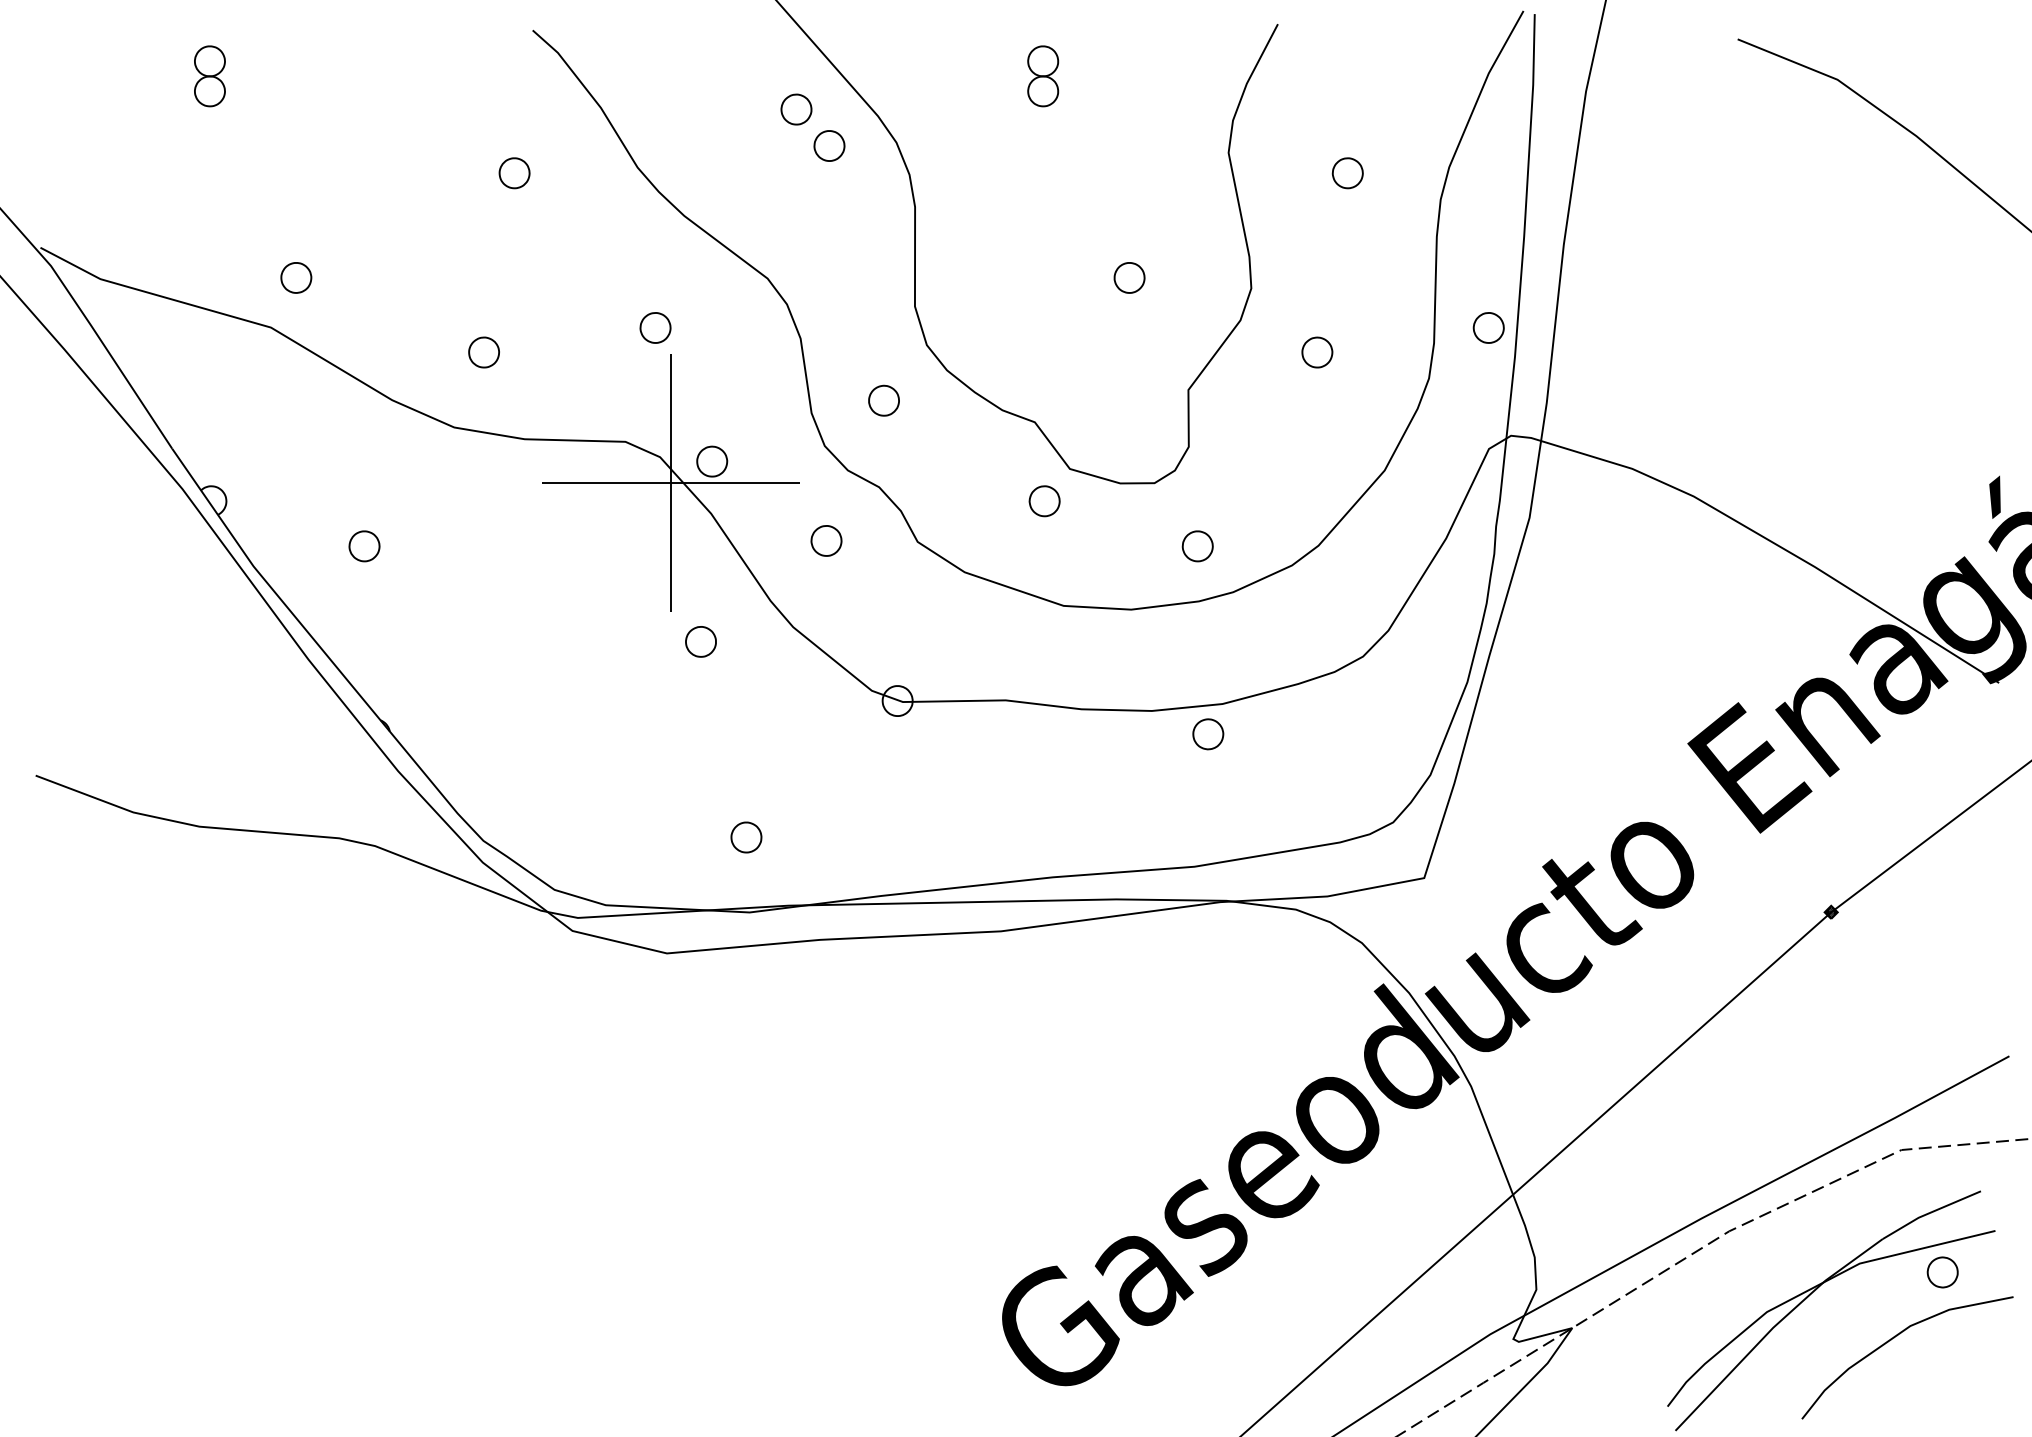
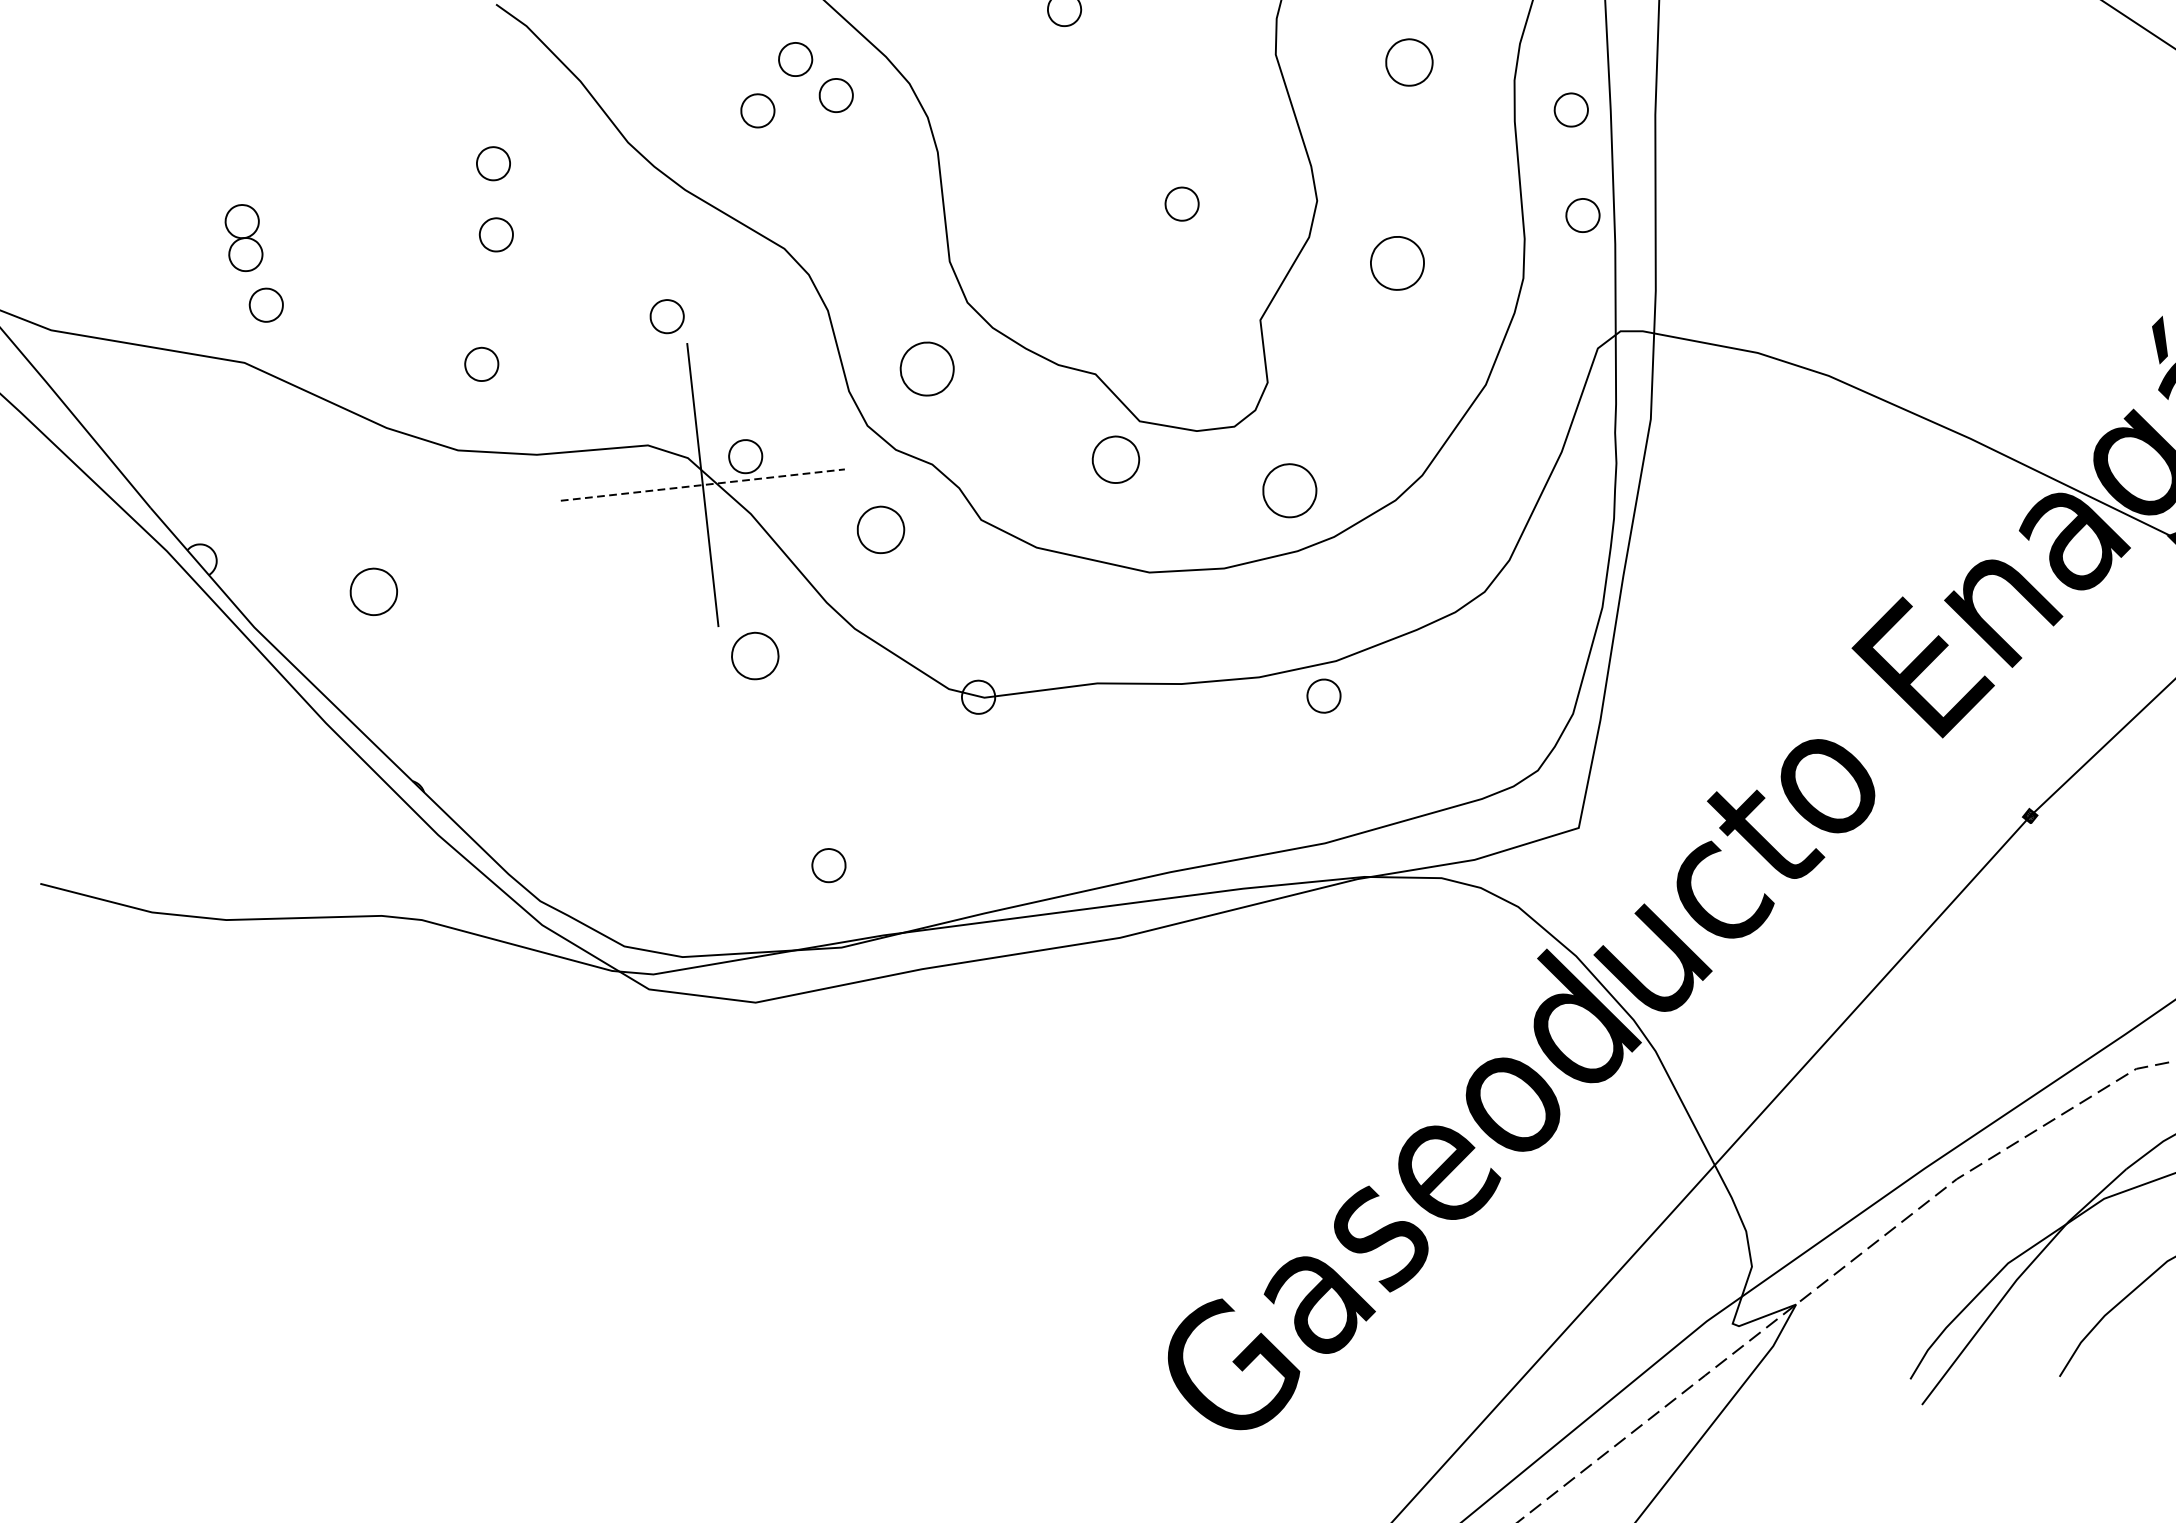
part: (209, 76) -> (243, 238), moved
part: (757, 151) -> (757, 110), added
part: (1347, 173) -> (1408, 62), size x1.4
part: (1488, 231) -> (1570, 109), added
part: (509, 237) -> (495, 234), added
part: (1317, 352) -> (1397, 263), size x1.6
part: (883, 400) -> (926, 368), size x1.6
line: (671, 482) -> (703, 484), solid -> dashed
part: (1044, 501) -> (1115, 460), size x1.4
part: (826, 540) -> (880, 529), size x1.4
part: (364, 546) -> (373, 592), size x1.4
part: (1197, 546) -> (1289, 491), size x1.6
part: (700, 641) -> (754, 655), size x1.4

